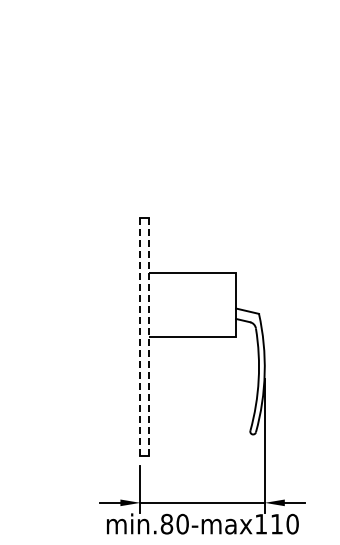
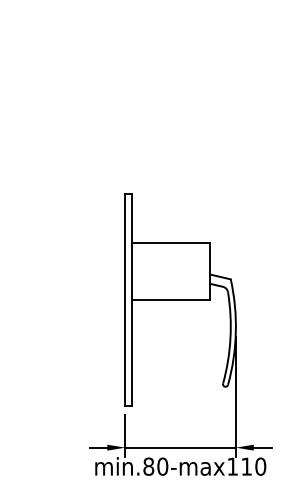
line: (140, 336) -> (125, 299), dashed -> solid
line: (148, 336) -> (132, 299), dashed -> solid

